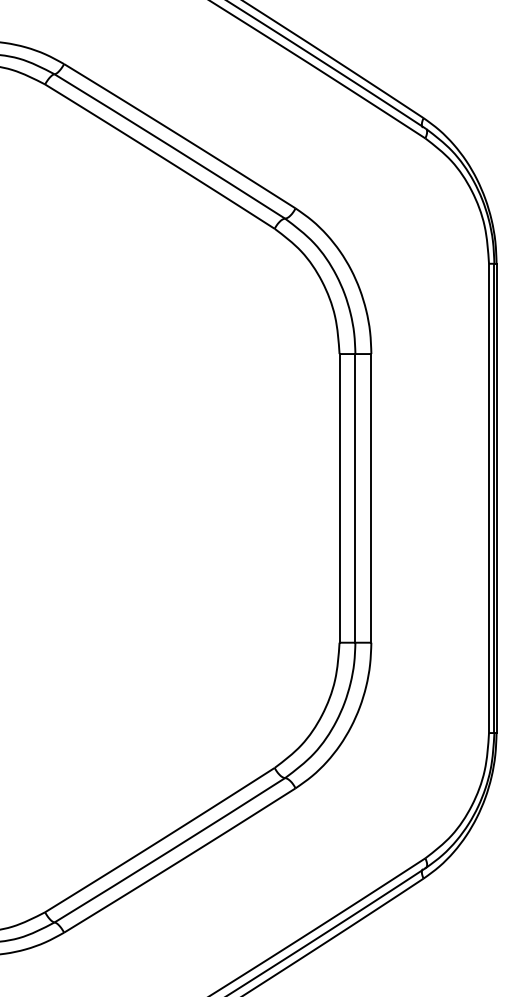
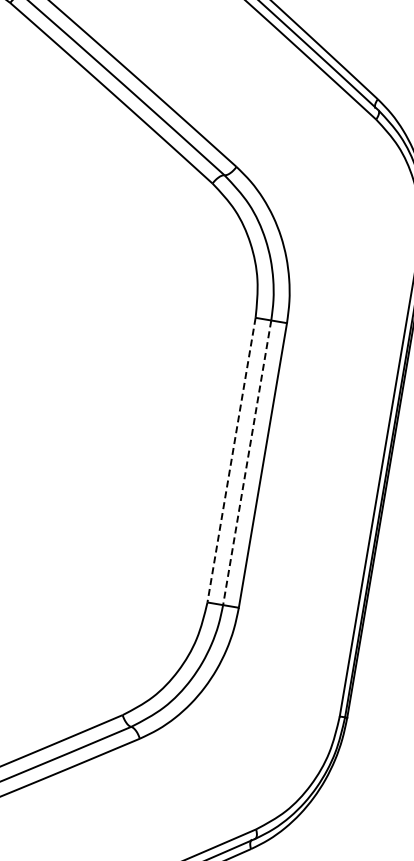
line: (339, 498) -> (231, 460), solid -> dashed
line: (355, 498) -> (247, 462), solid -> dashed

